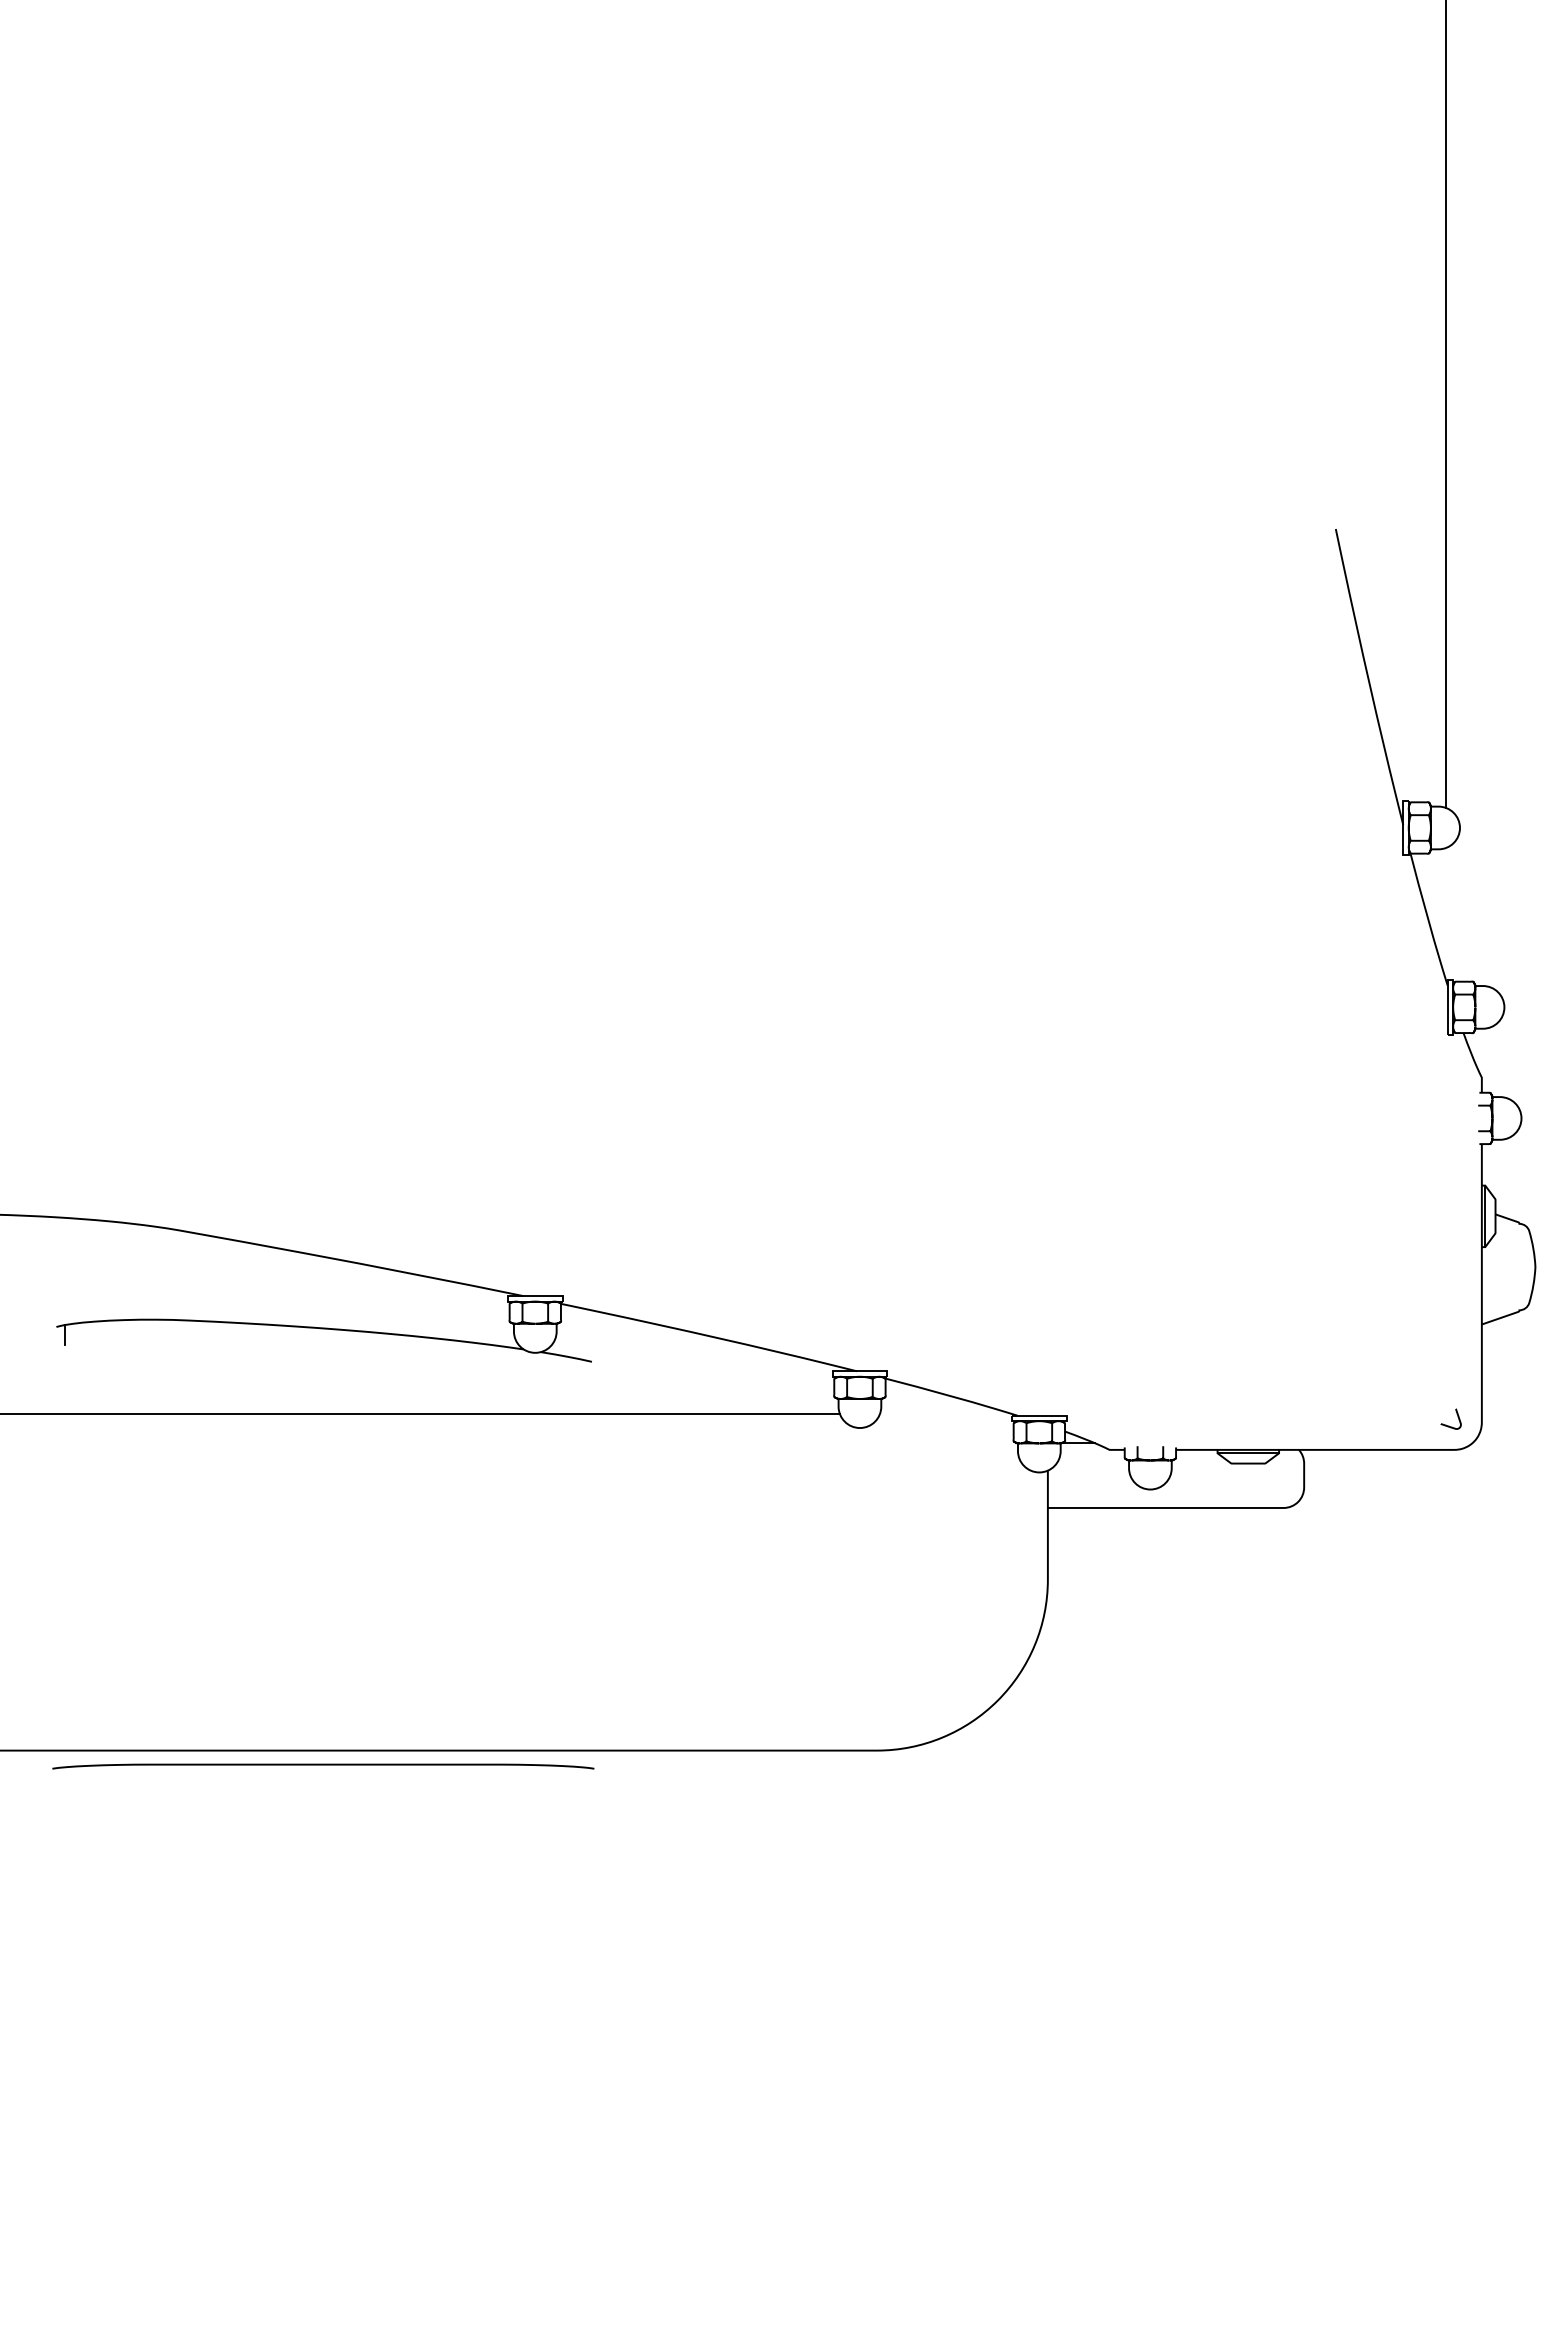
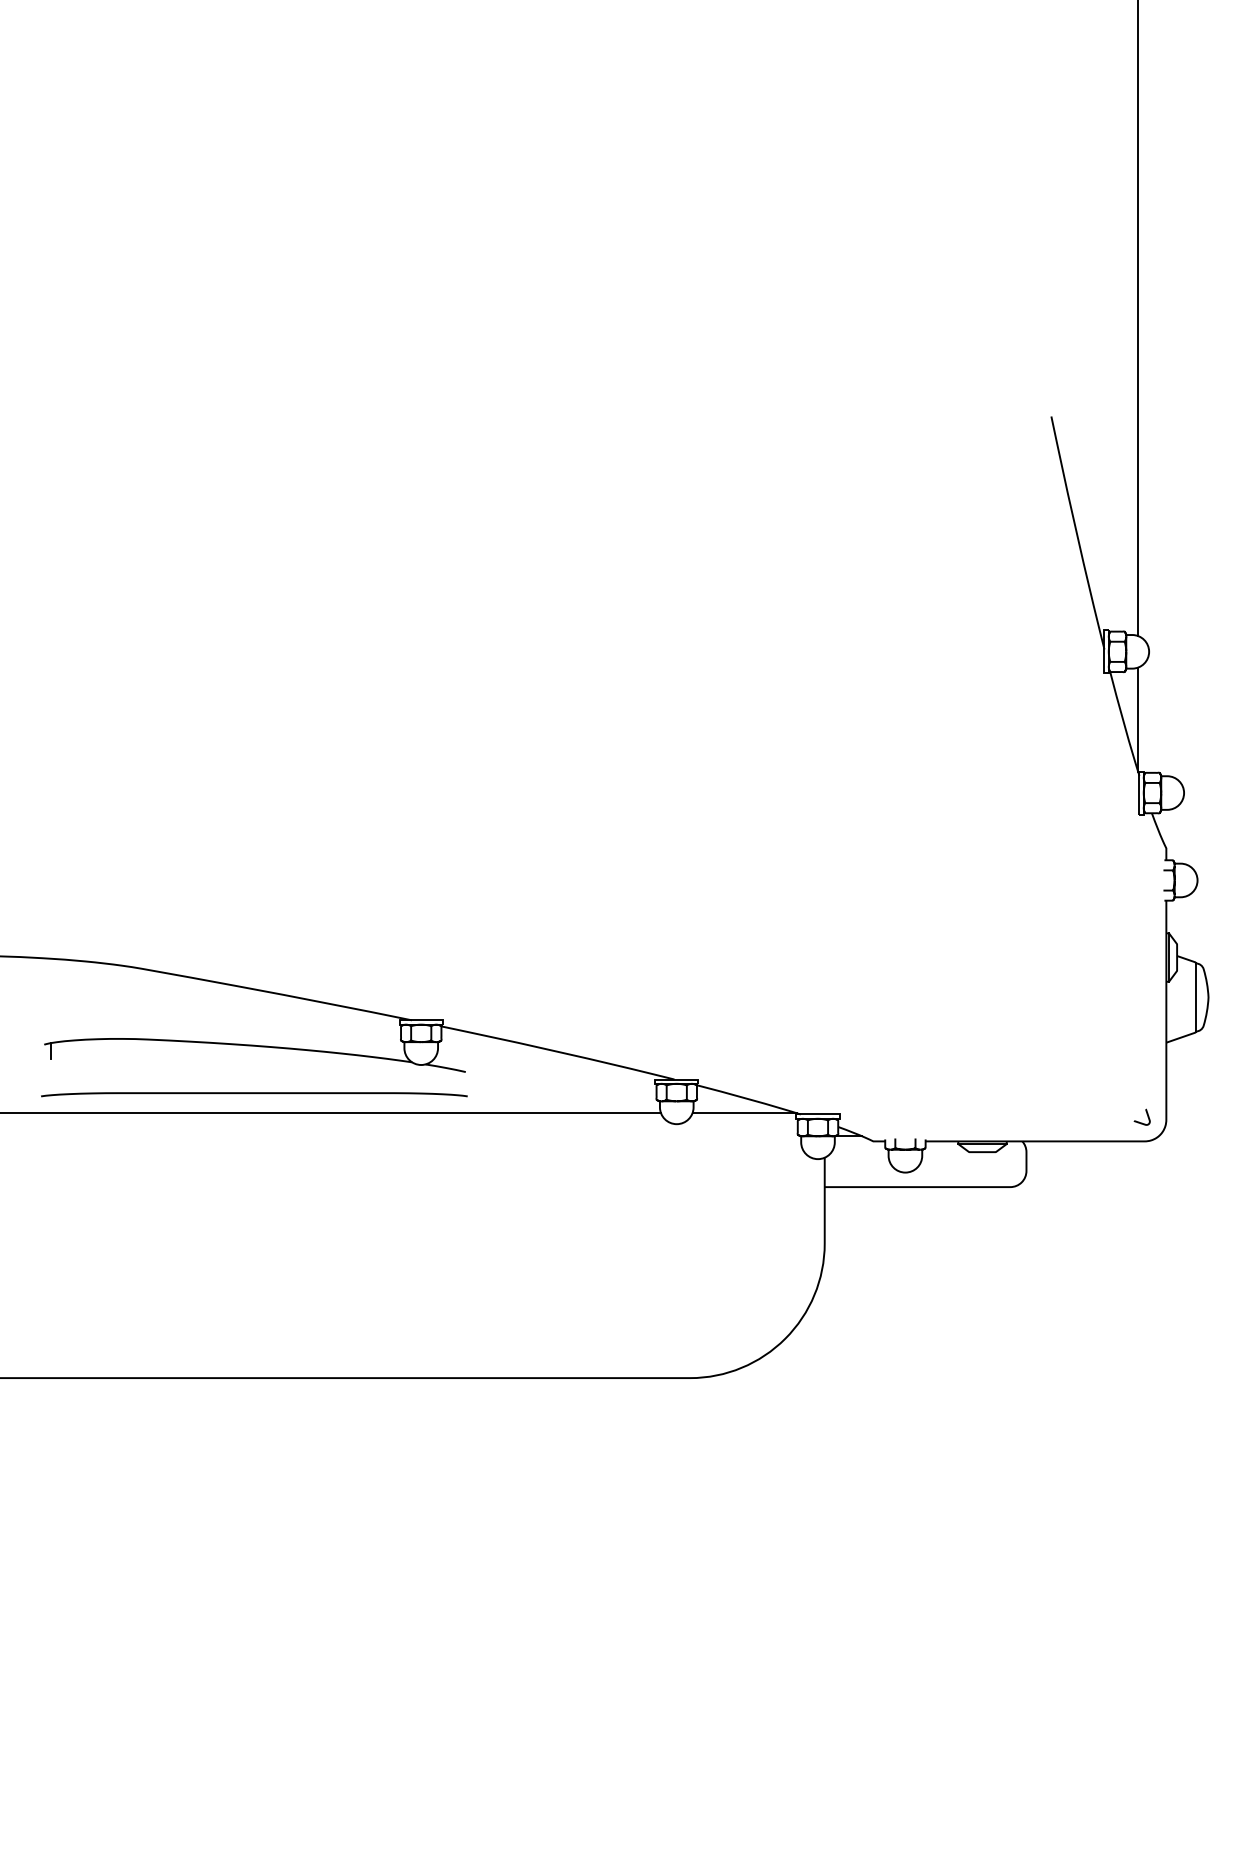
line: (1445, 914) -> (1137, 719), added
line: (1519, 1266) -> (1195, 997), added
line: (946, 1414) -> (744, 1113), added
curve: (323, 1765) -> (254, 1093), moved

